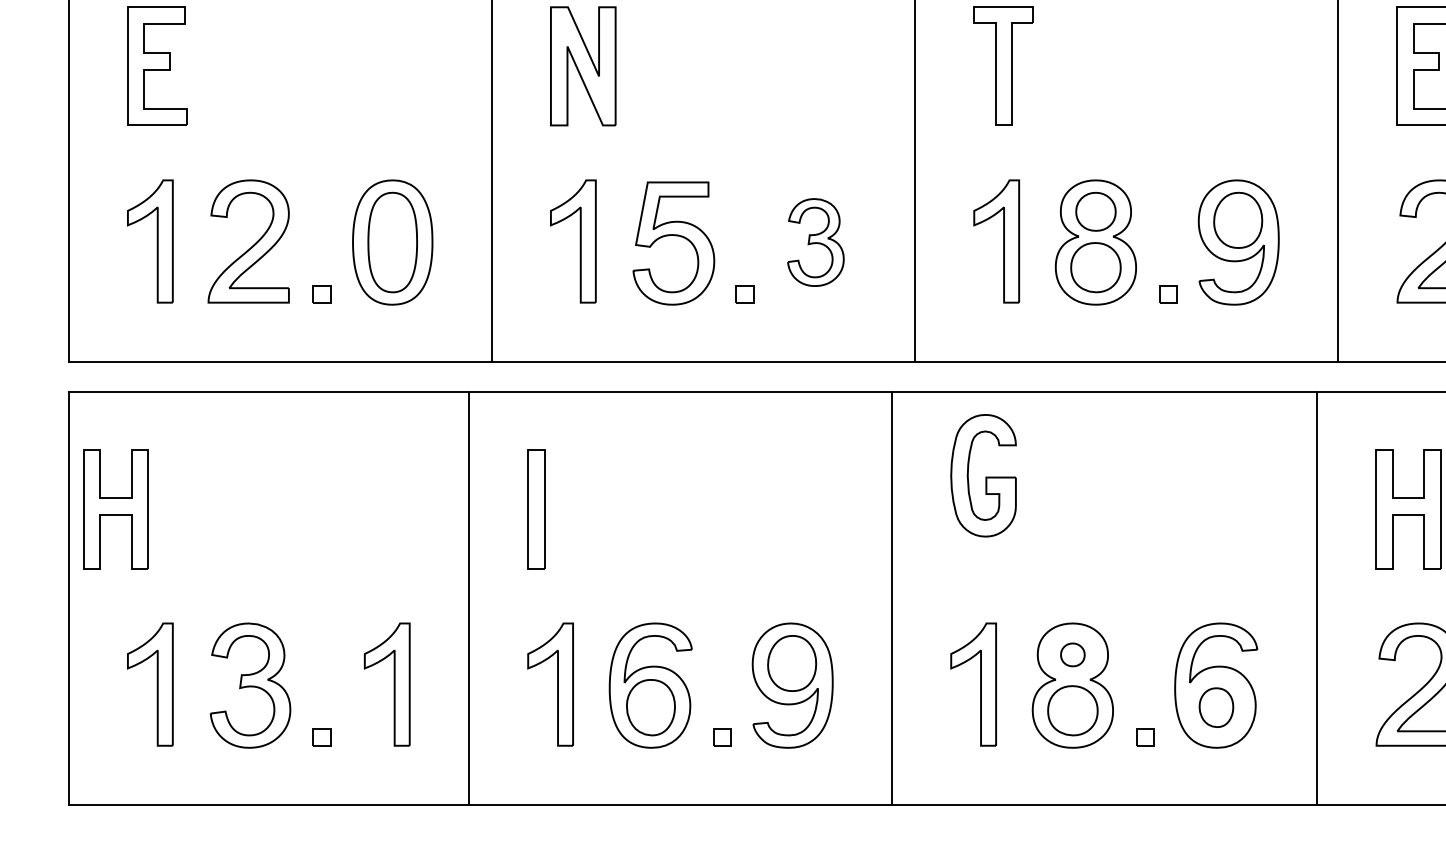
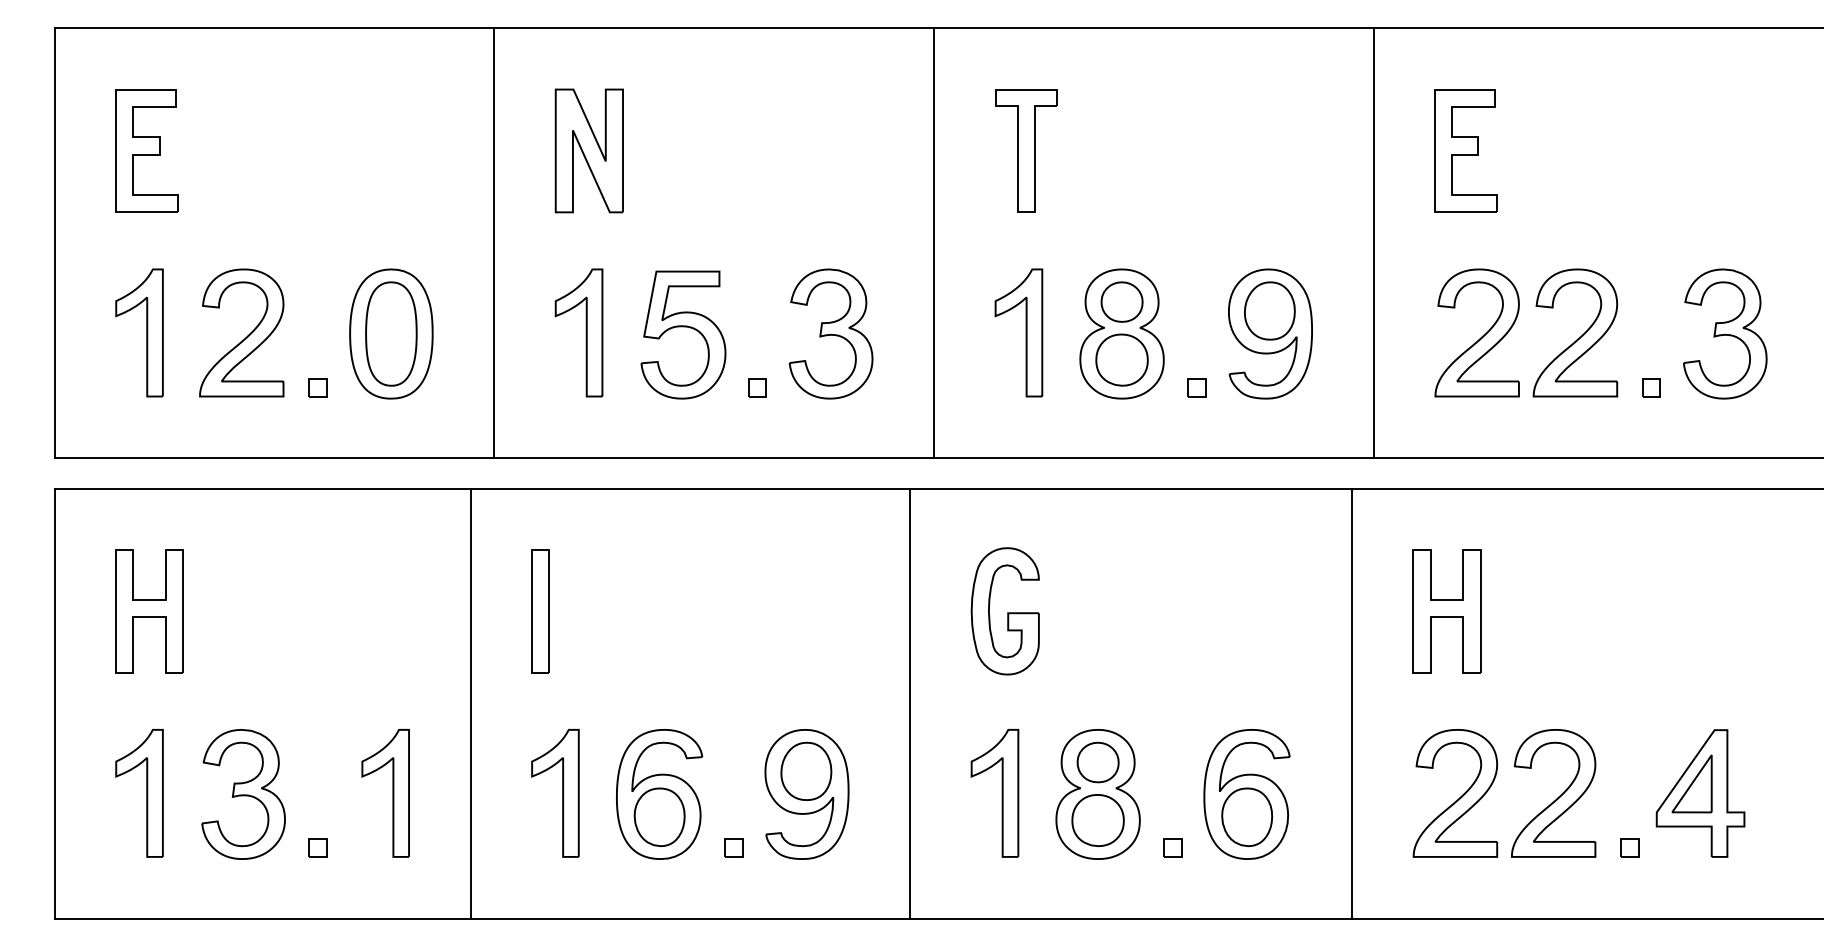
part: (815, 242) -> (830, 333), size x1.43
part: (982, 475) -> (1004, 611), moved
part: (115, 509) -> (149, 611), moved
part: (1072, 654) -> (1097, 762), size x1.67
part: (1216, 707) -> (1247, 817), size x1.43

